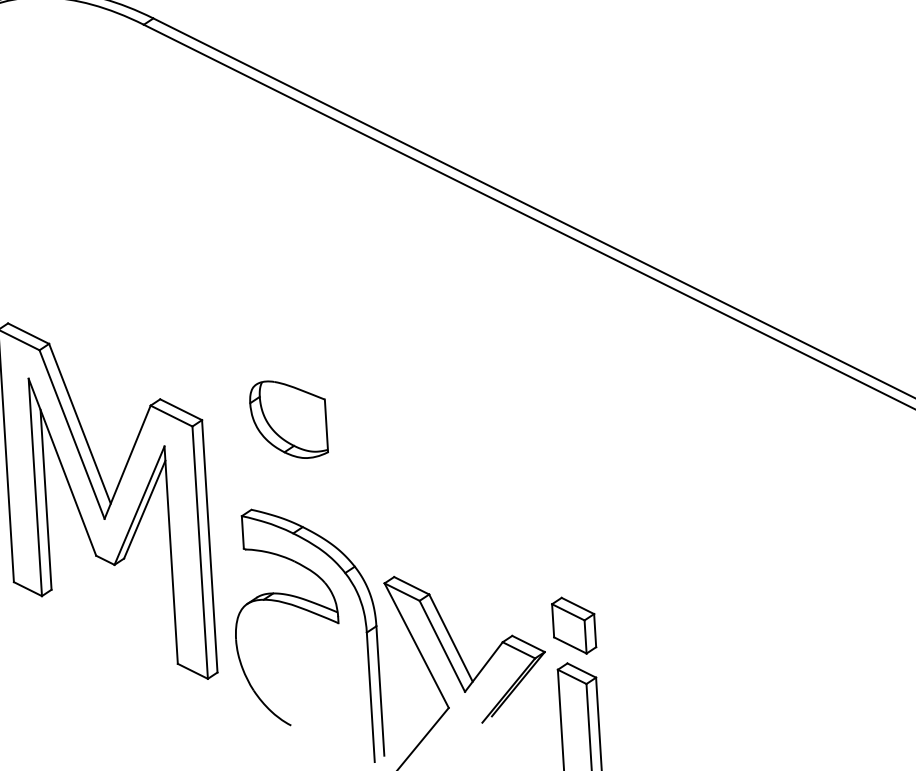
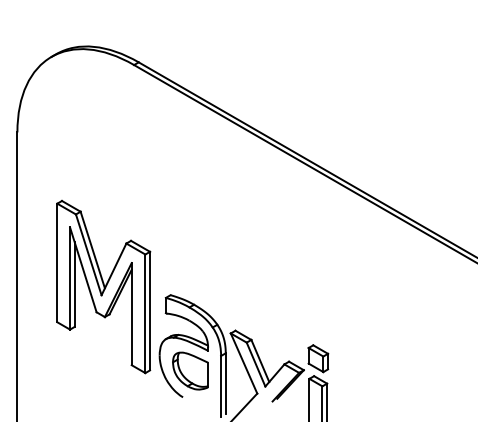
part: (288, 418) -> (190, 370), moved

